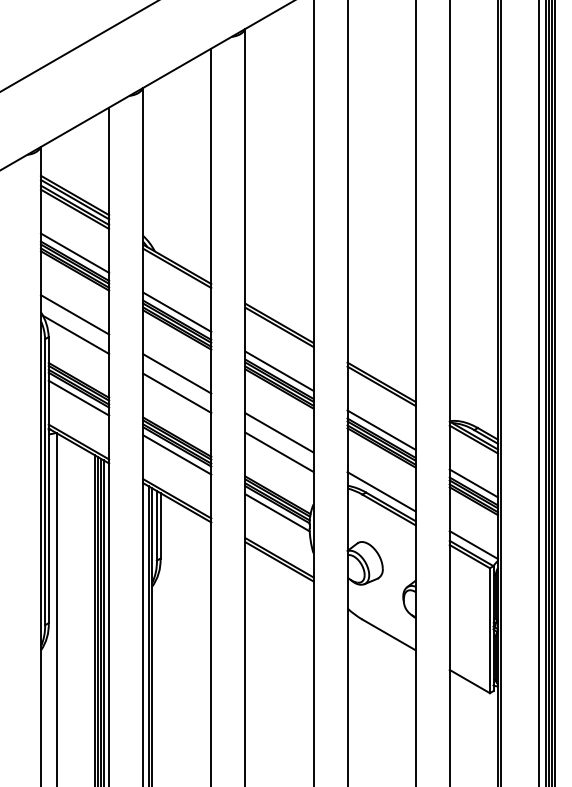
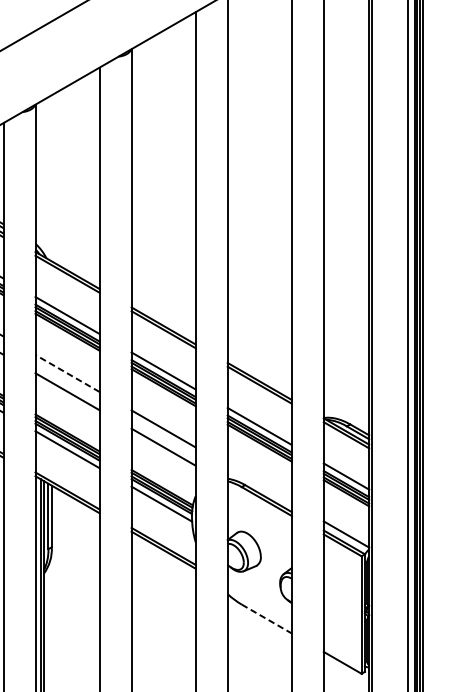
line: (176, 373) -> (66, 373), solid -> dashed
line: (381, 491) -> (259, 484), removed
line: (389, 634) -> (267, 618), solid -> dashed

